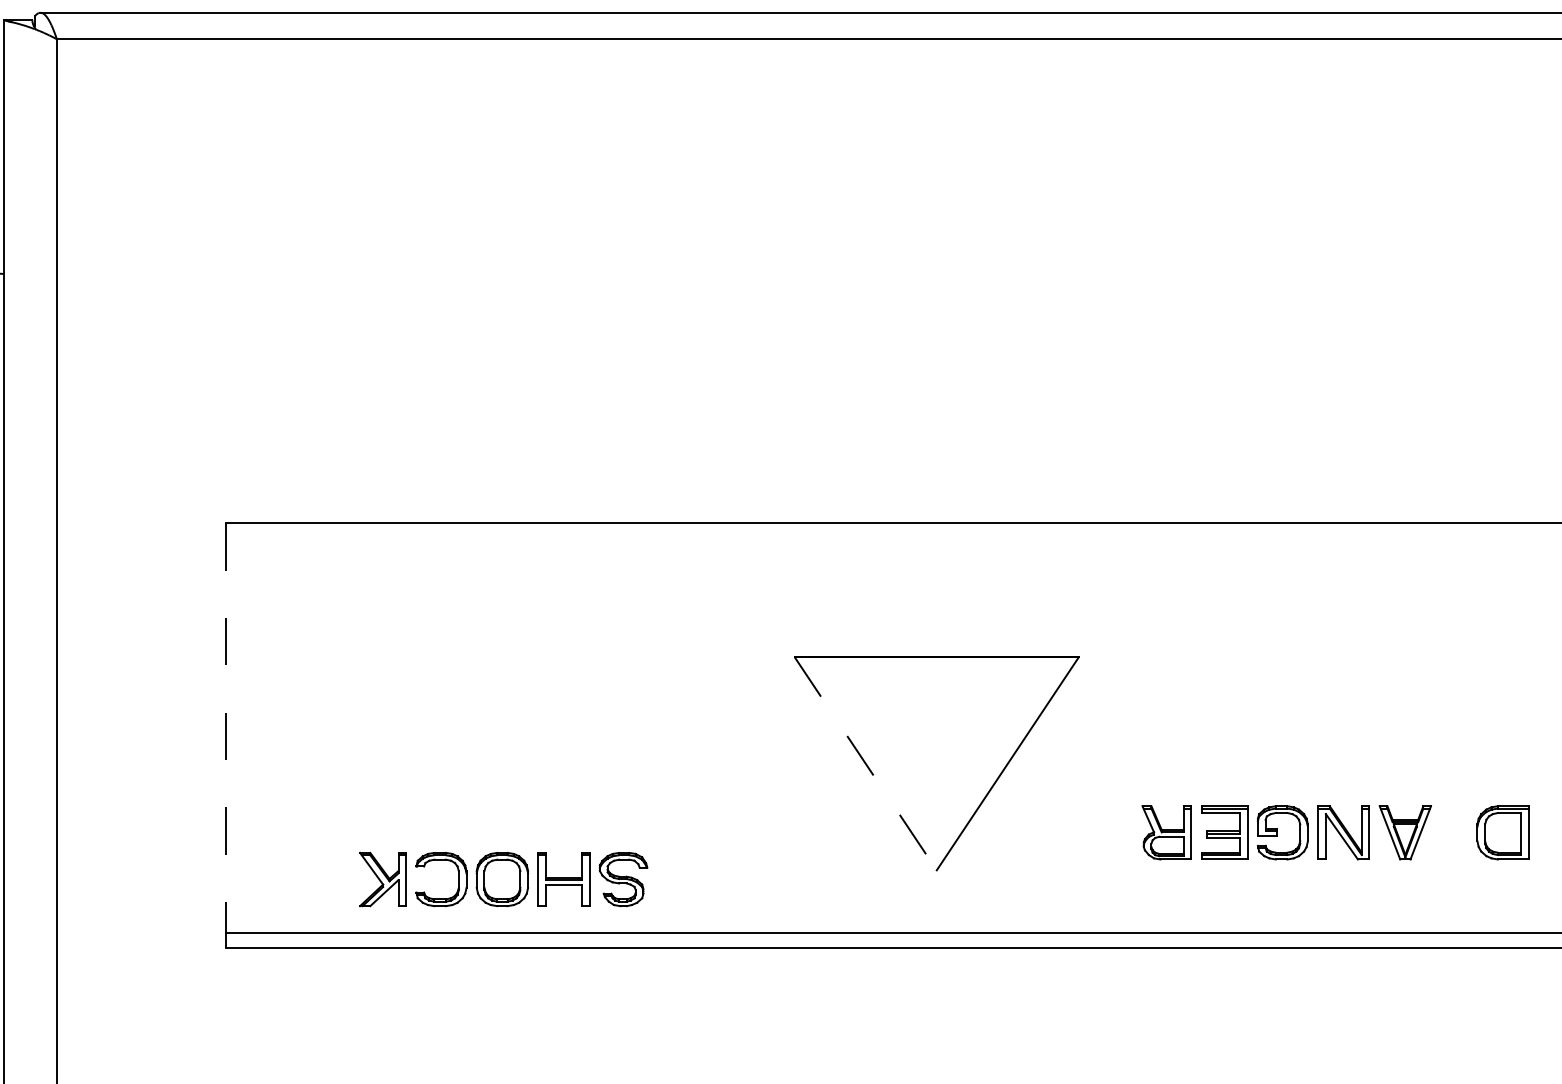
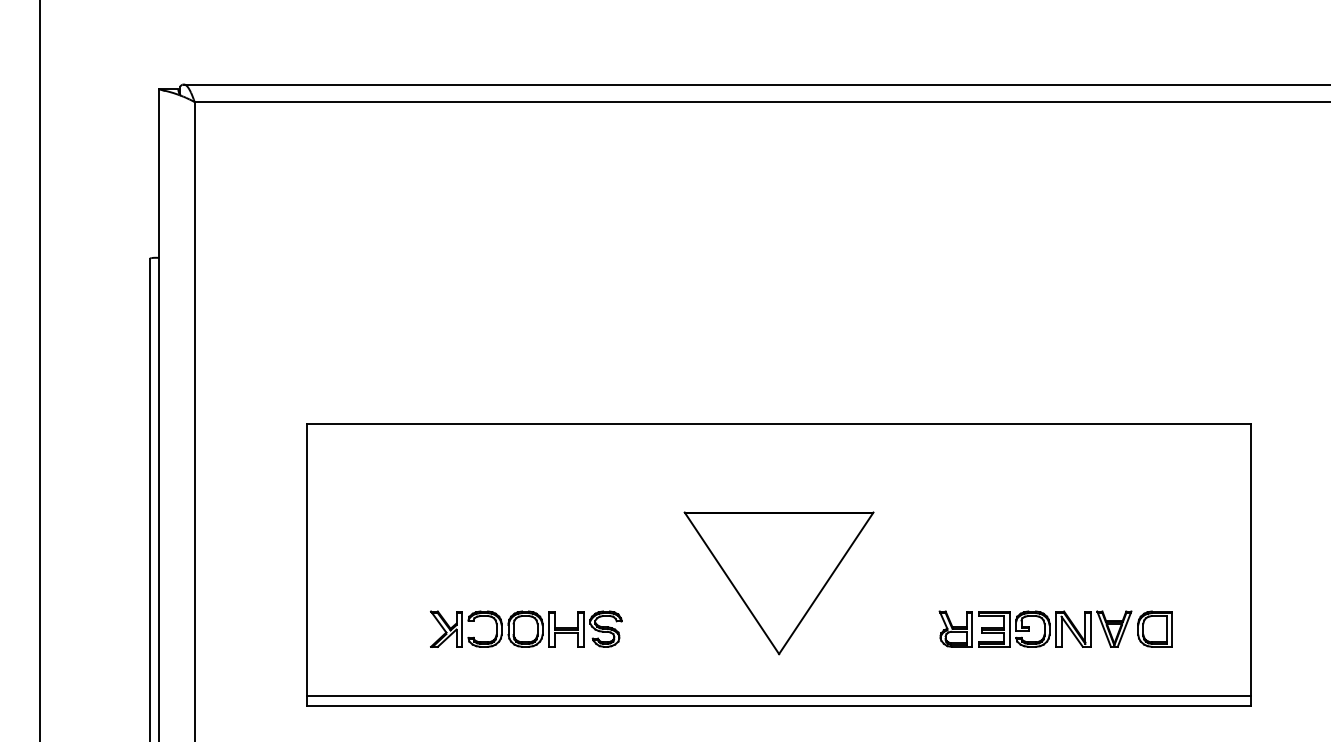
line: (226, 736) -> (307, 565), dashed -> solid
line: (866, 764) -> (732, 583), dashed -> solid
part: (1286, 831) -> (1035, 628), moved
part: (503, 878) -> (526, 628), moved

